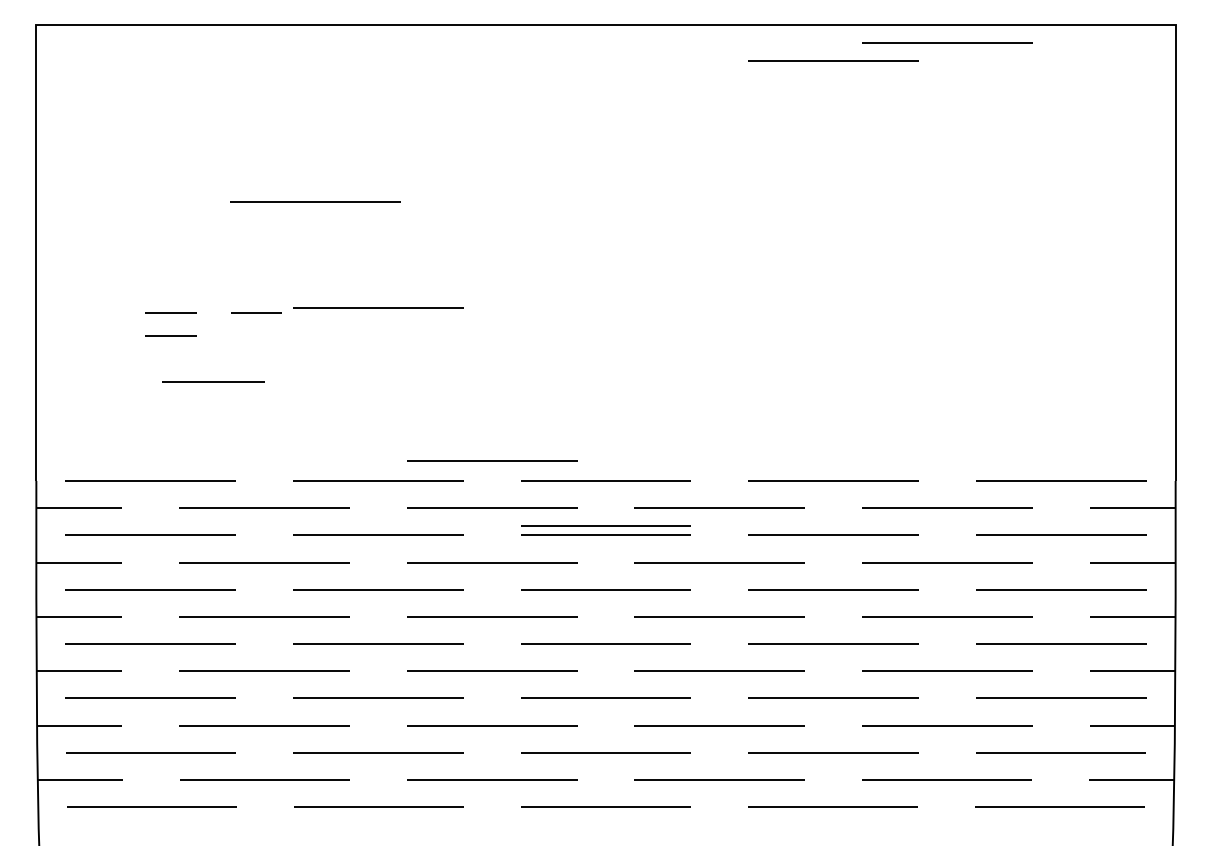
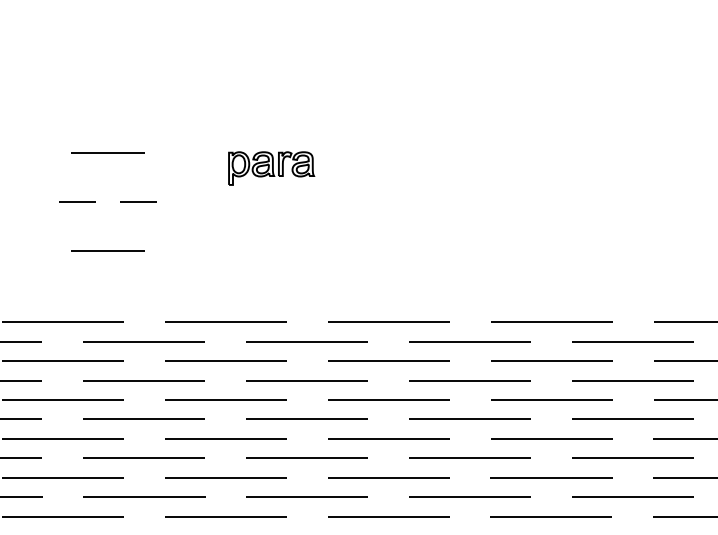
line: (947, 42) -> (632, 8), removed
line: (833, 60) -> (551, 21), removed
line: (315, 201) -> (180, 122), removed
line: (213, 244) -> (107, 153), added
part: (442, 265) -> (271, 168), added
line: (378, 307) -> (225, 198), removed
line: (170, 335) -> (77, 218), removed
line: (492, 460) -> (307, 307), removed
line: (605, 525) -> (388, 354), removed

